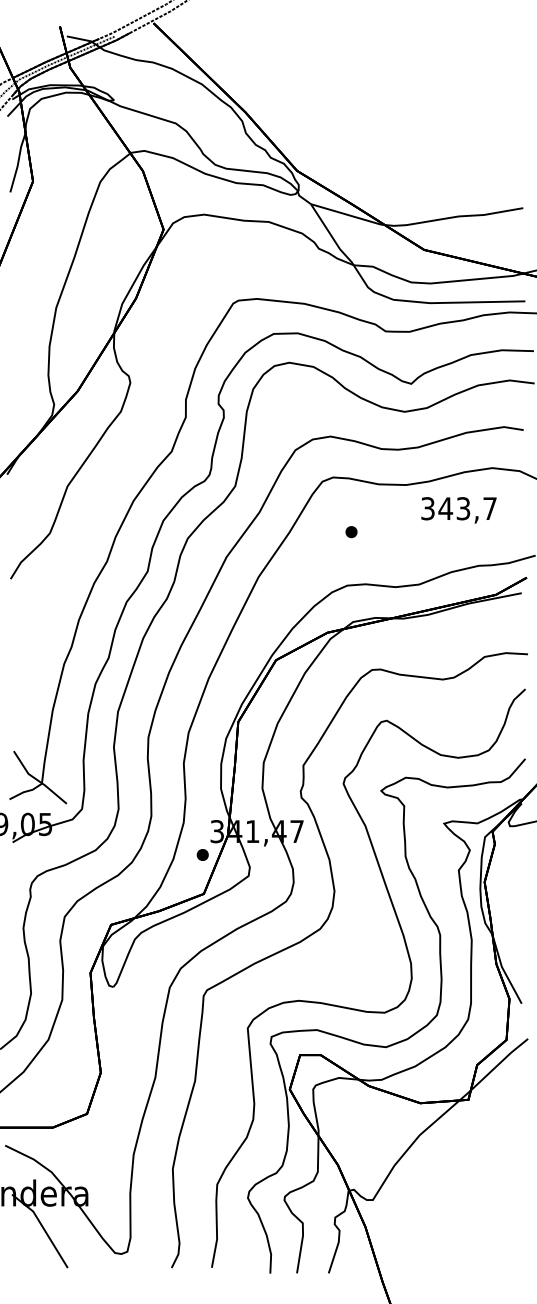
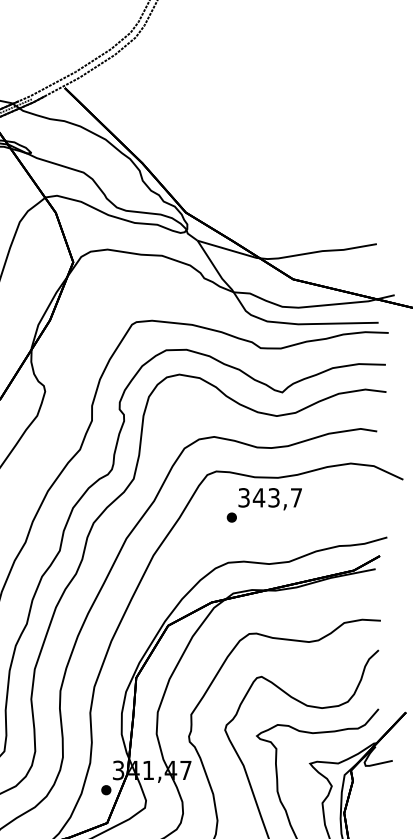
text: (458, 510) -> (269, 499), moved

